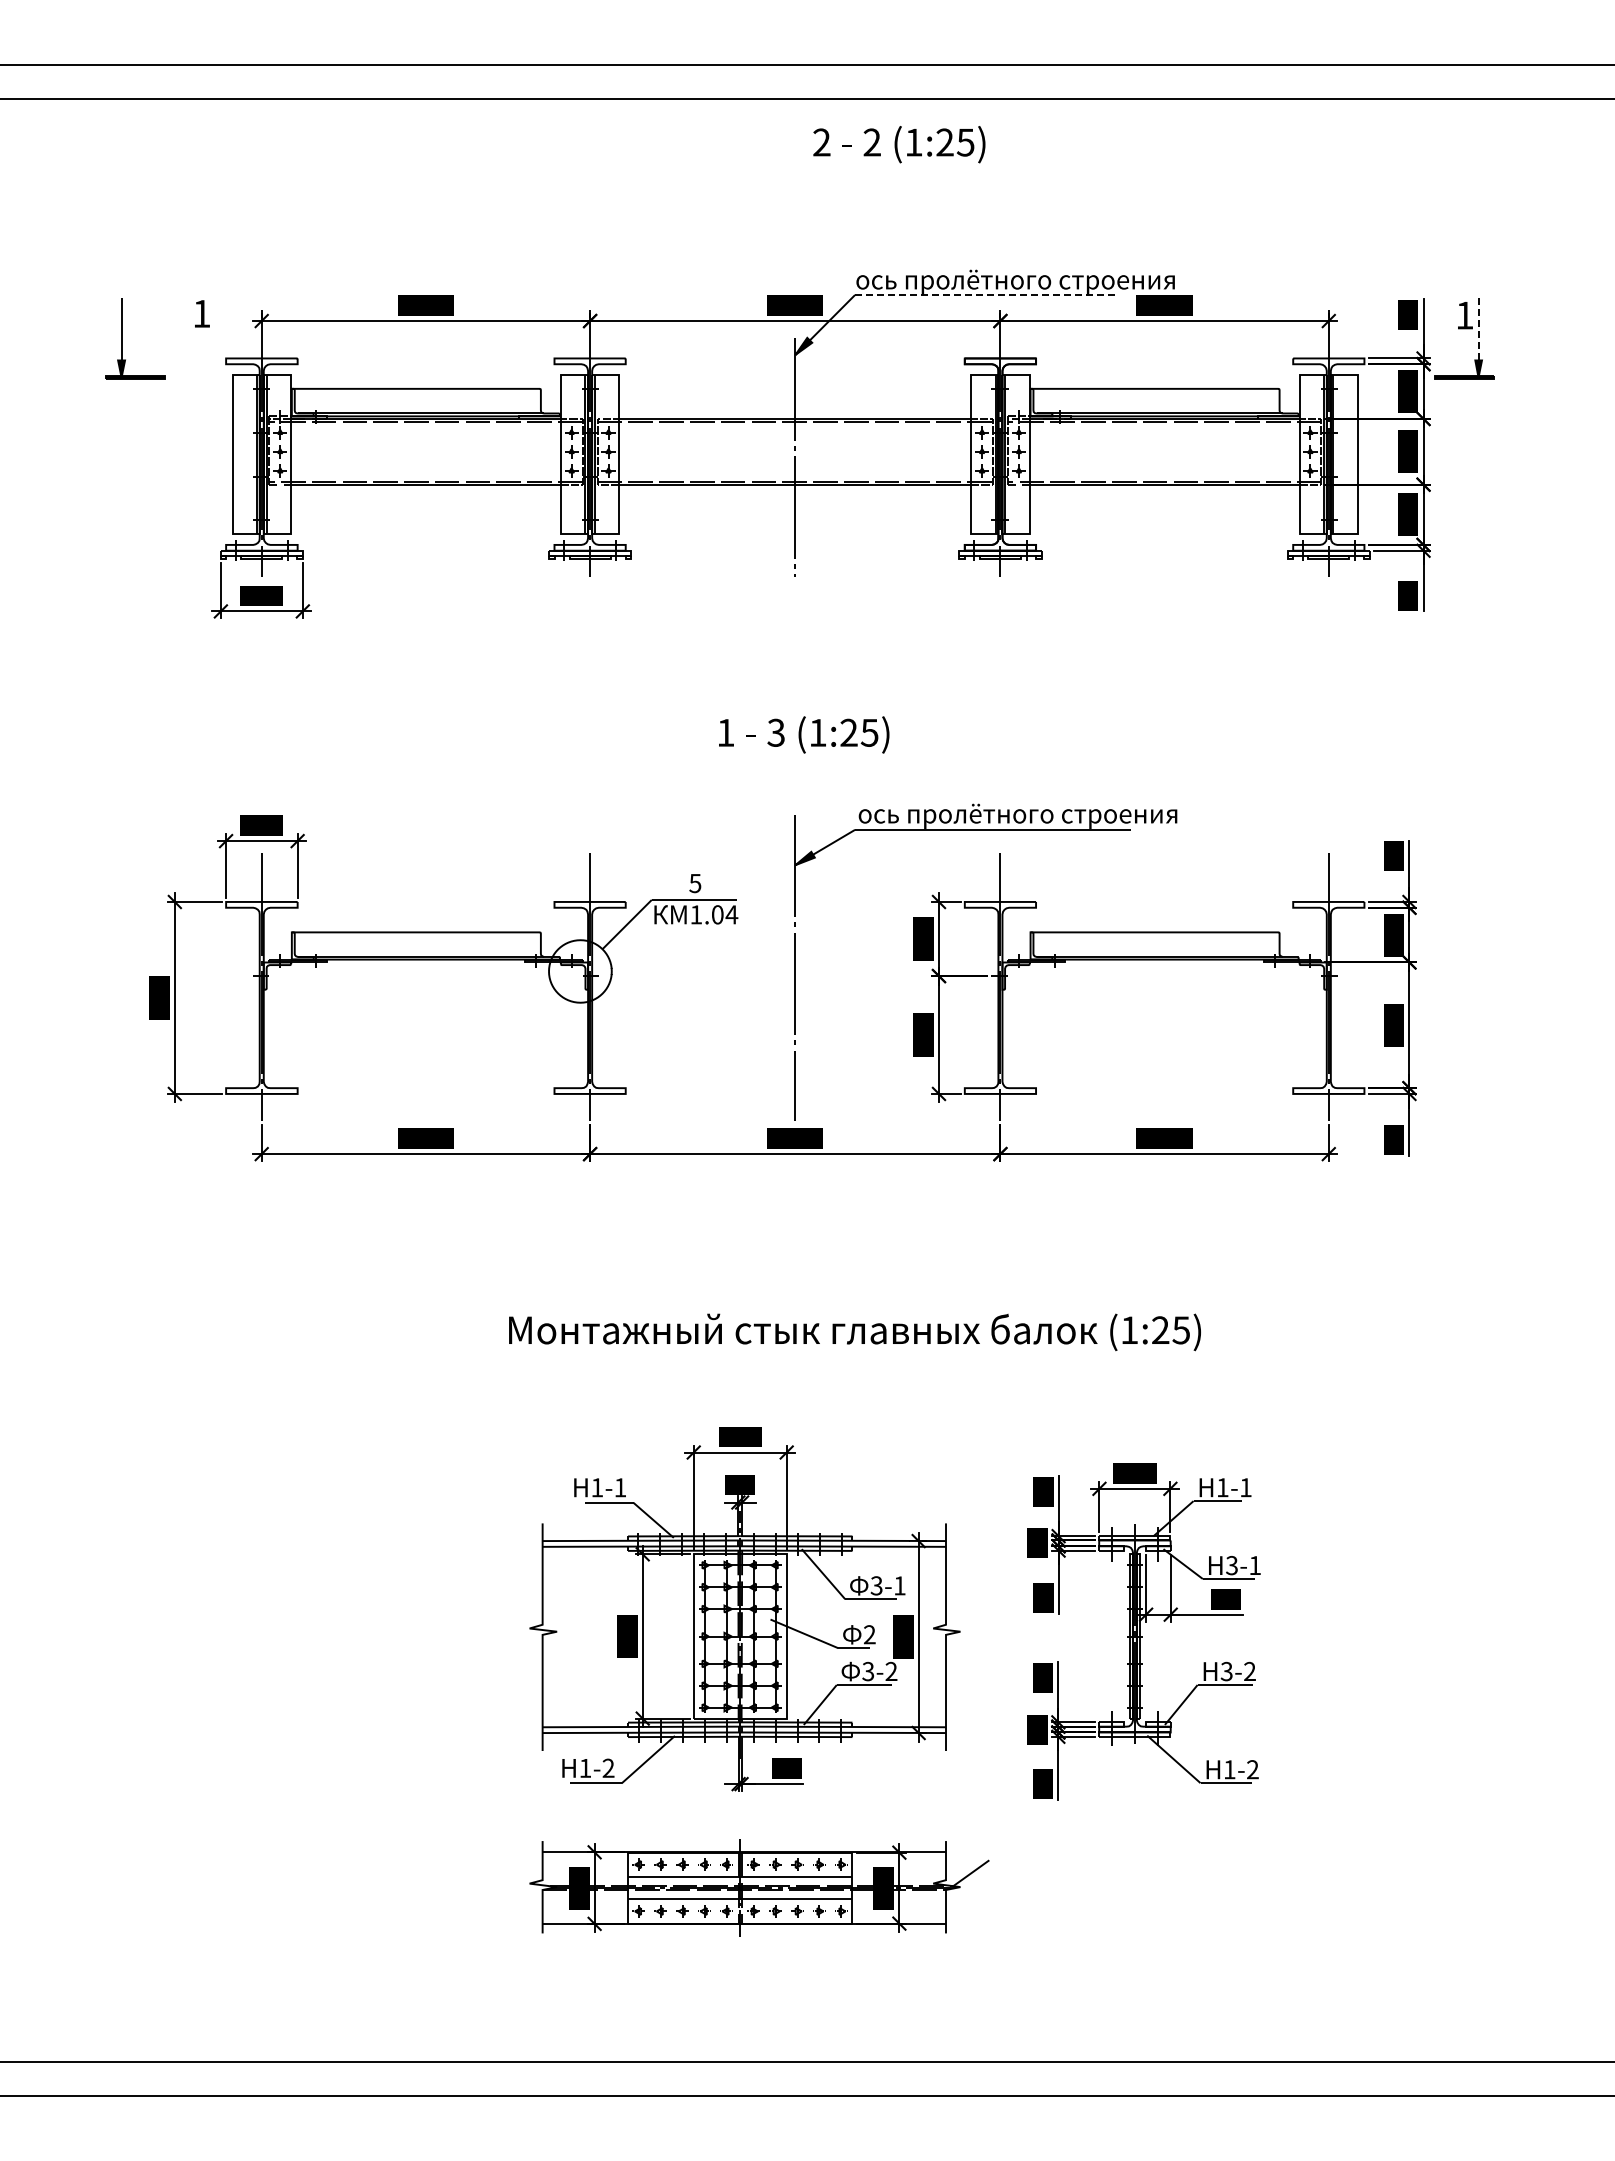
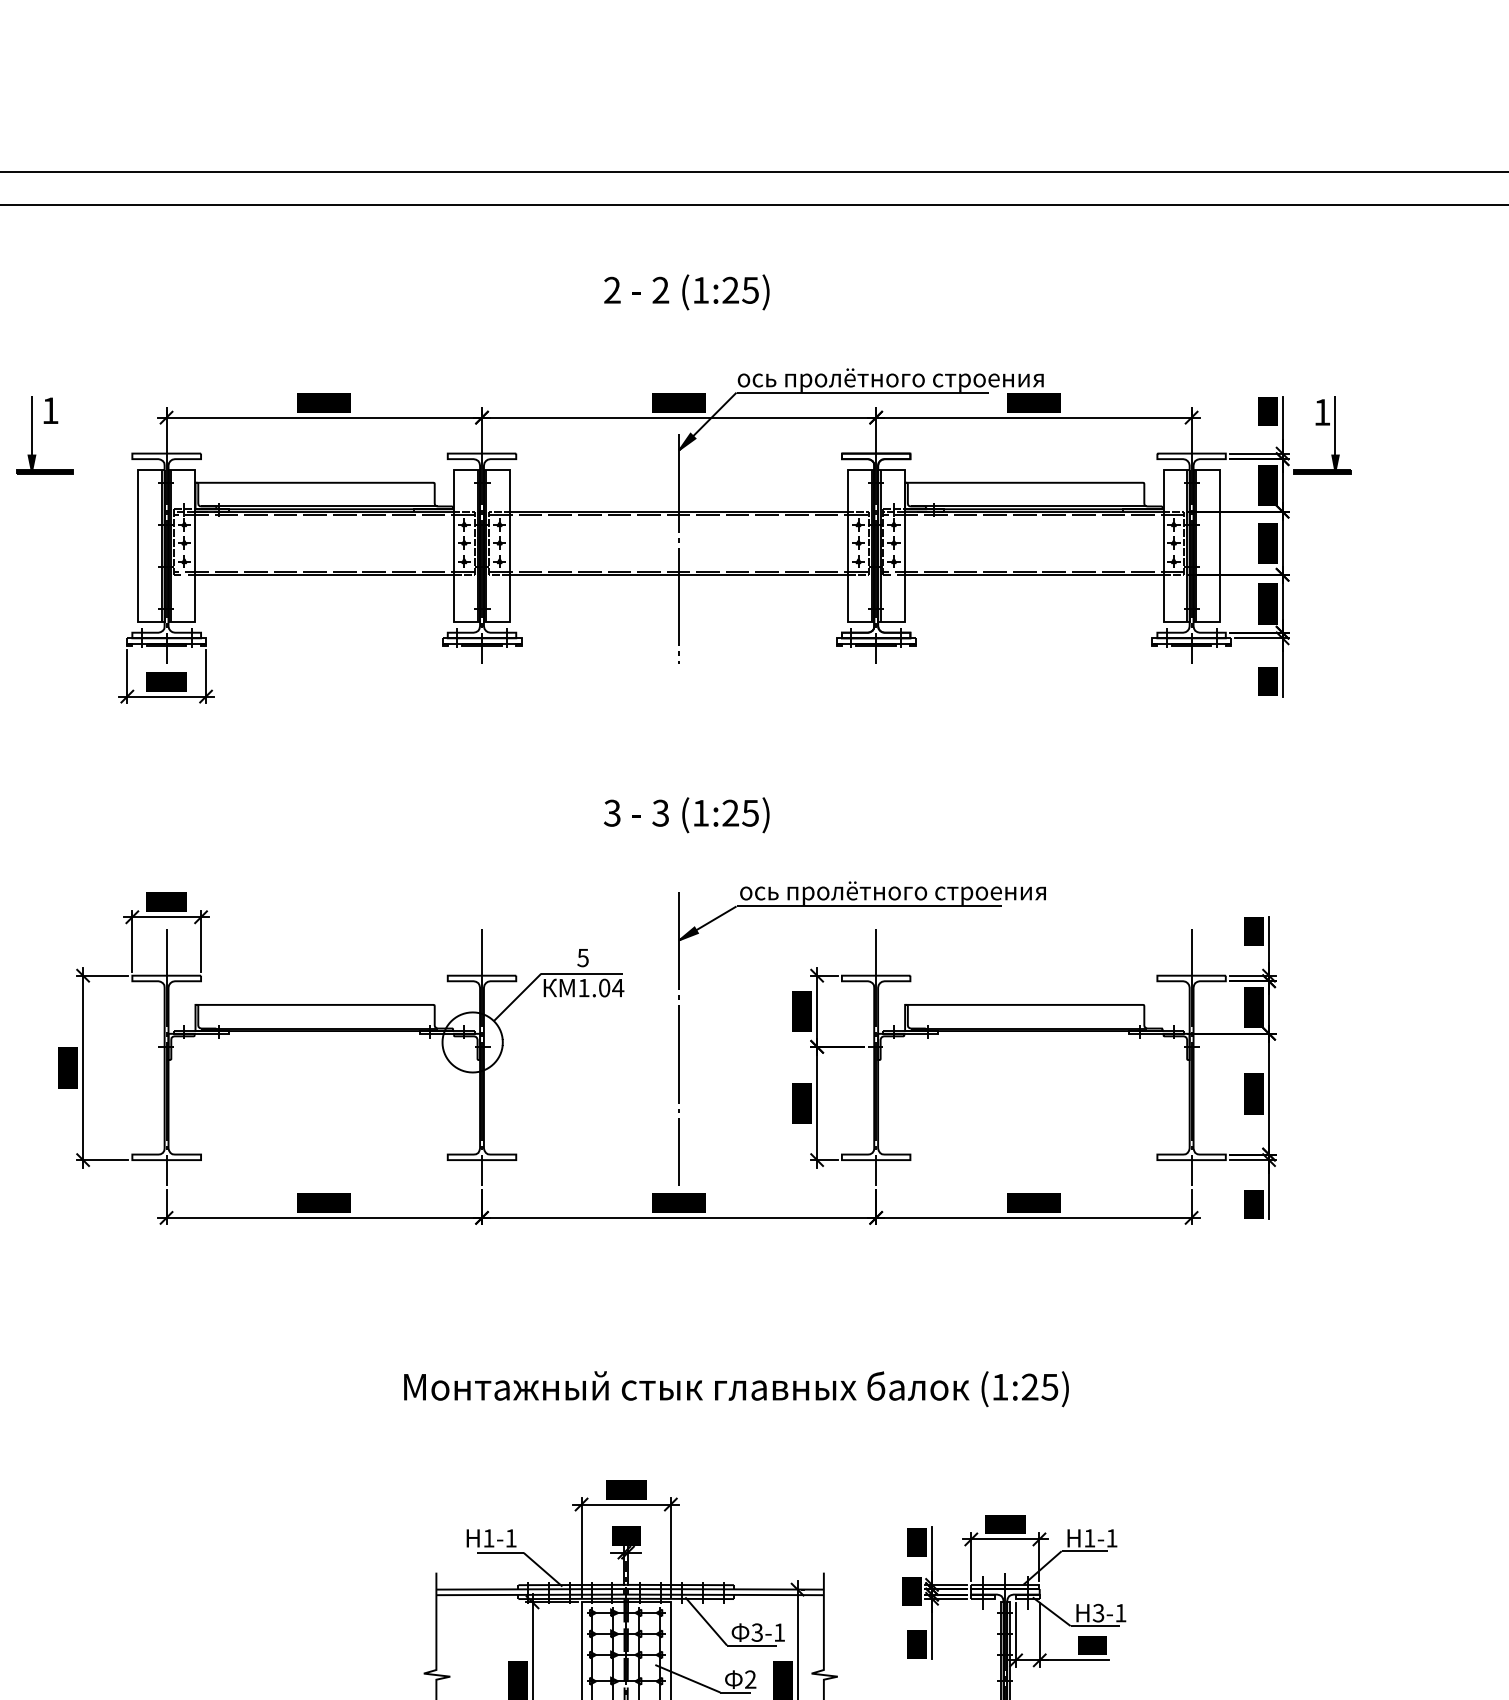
text: (899, 144) -> (686, 292), moved
line: (986, 295) -> (862, 393), dashed -> solid
text: (202, 313) -> (51, 410), moved
line: (1478, 328) -> (1335, 424), dashed -> solid
text: (725, 732) -> (612, 812), 1 -> 3

